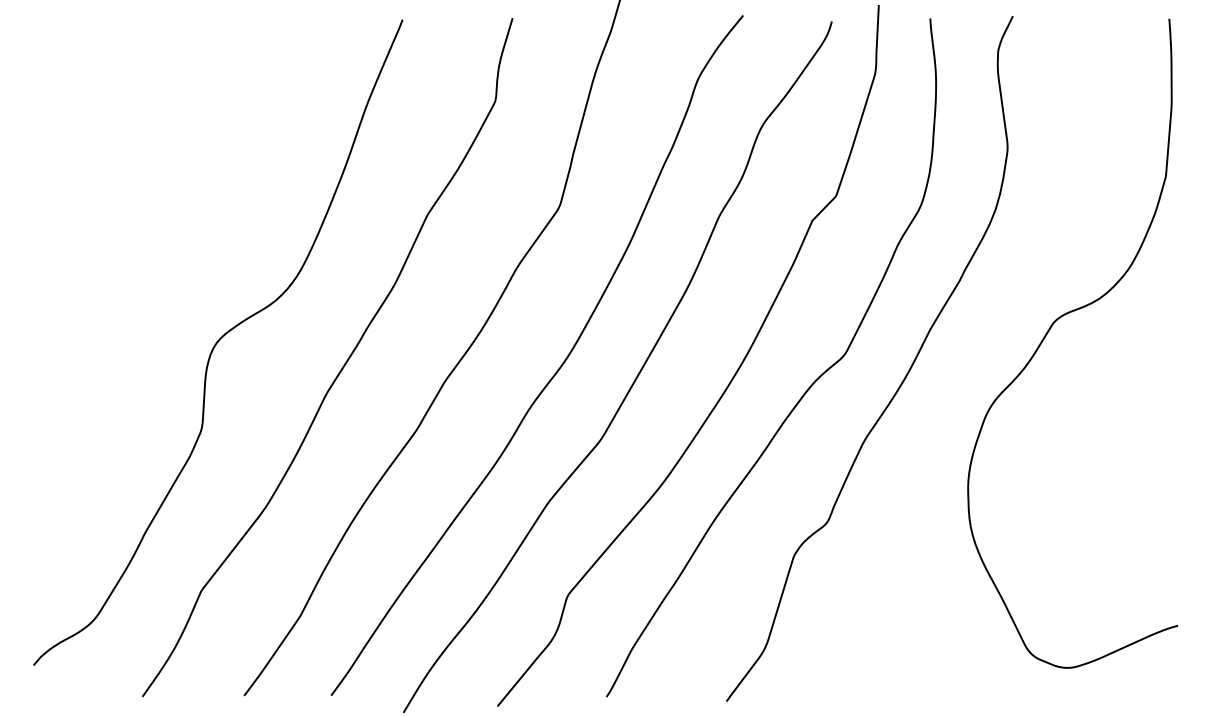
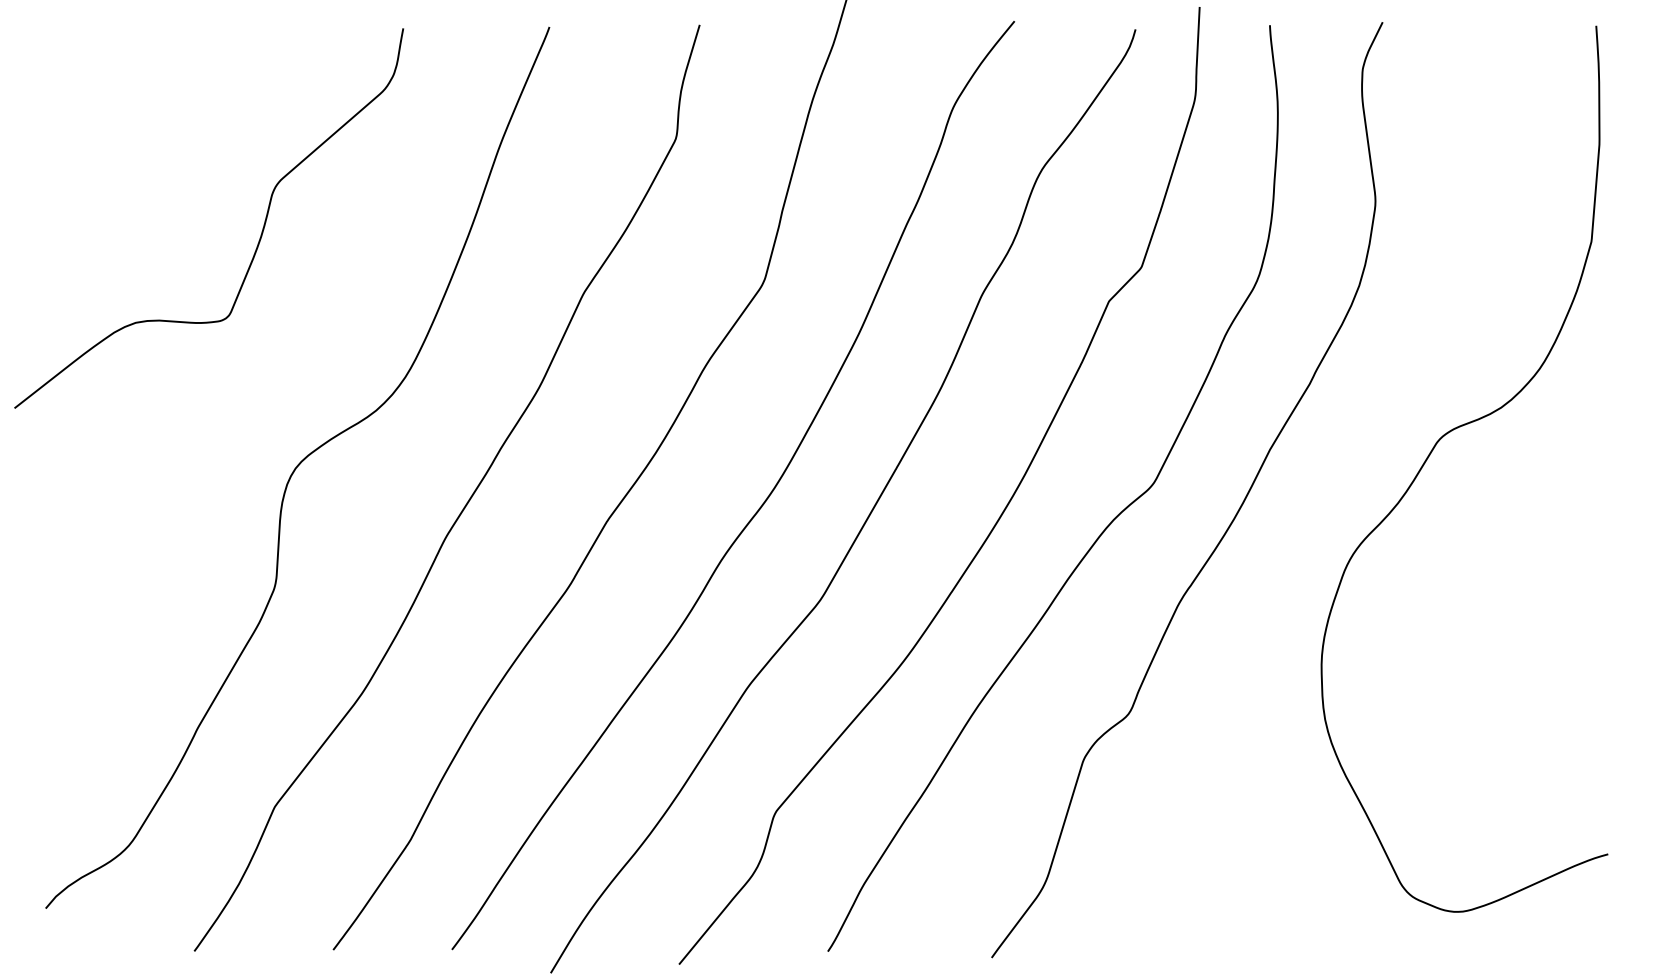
curve: (191, 168) -> (261, 230), added

